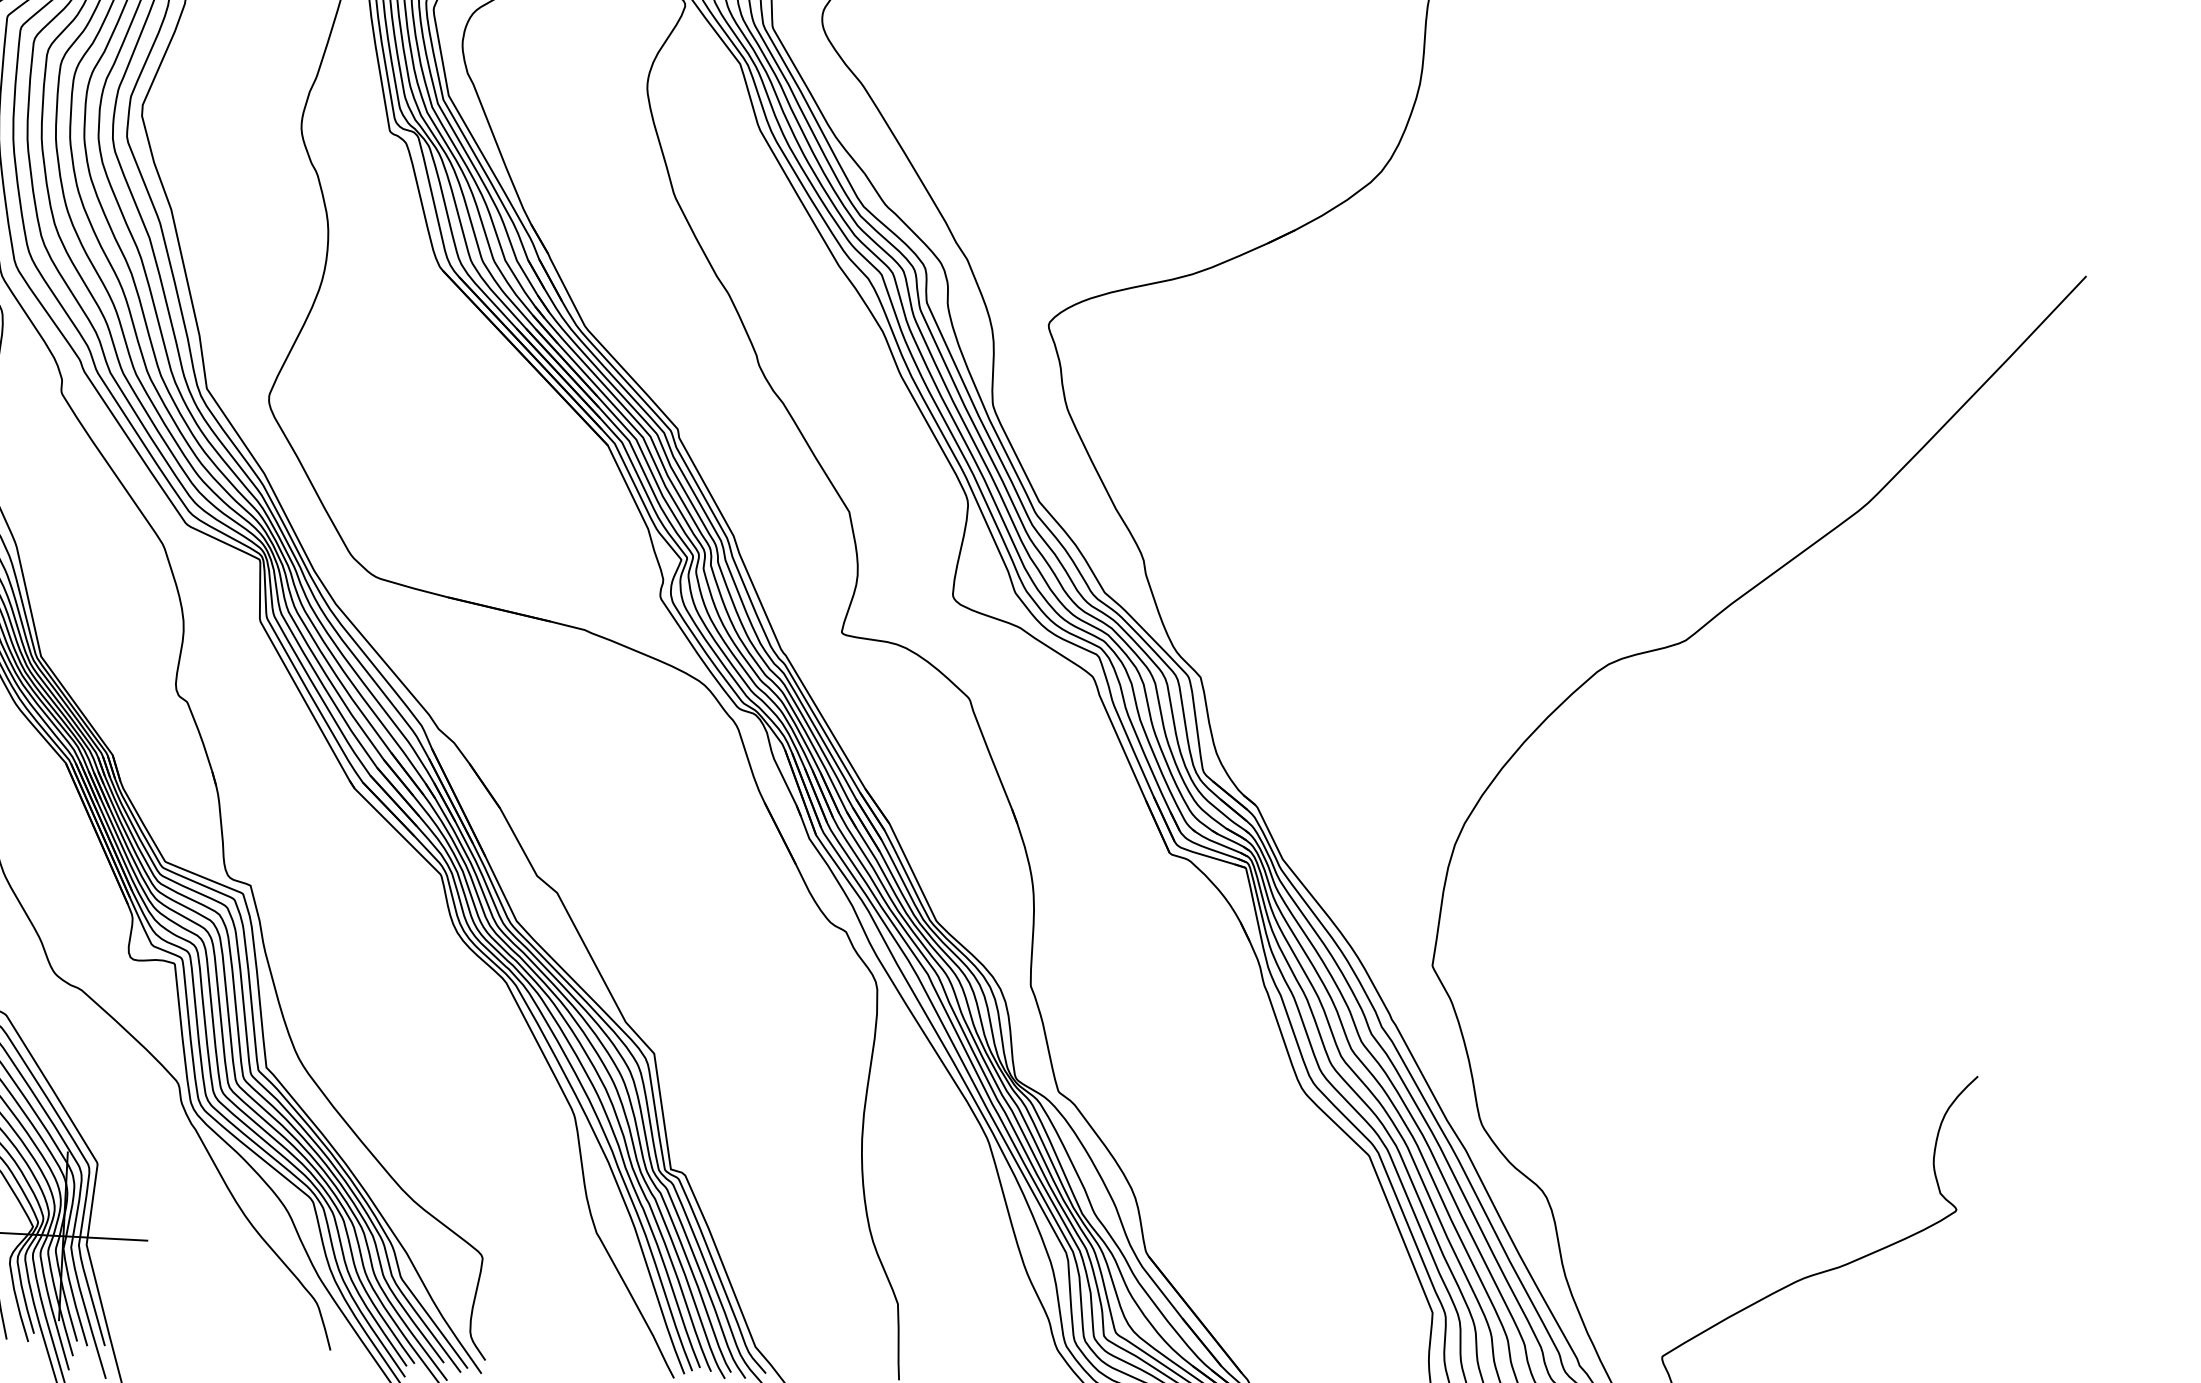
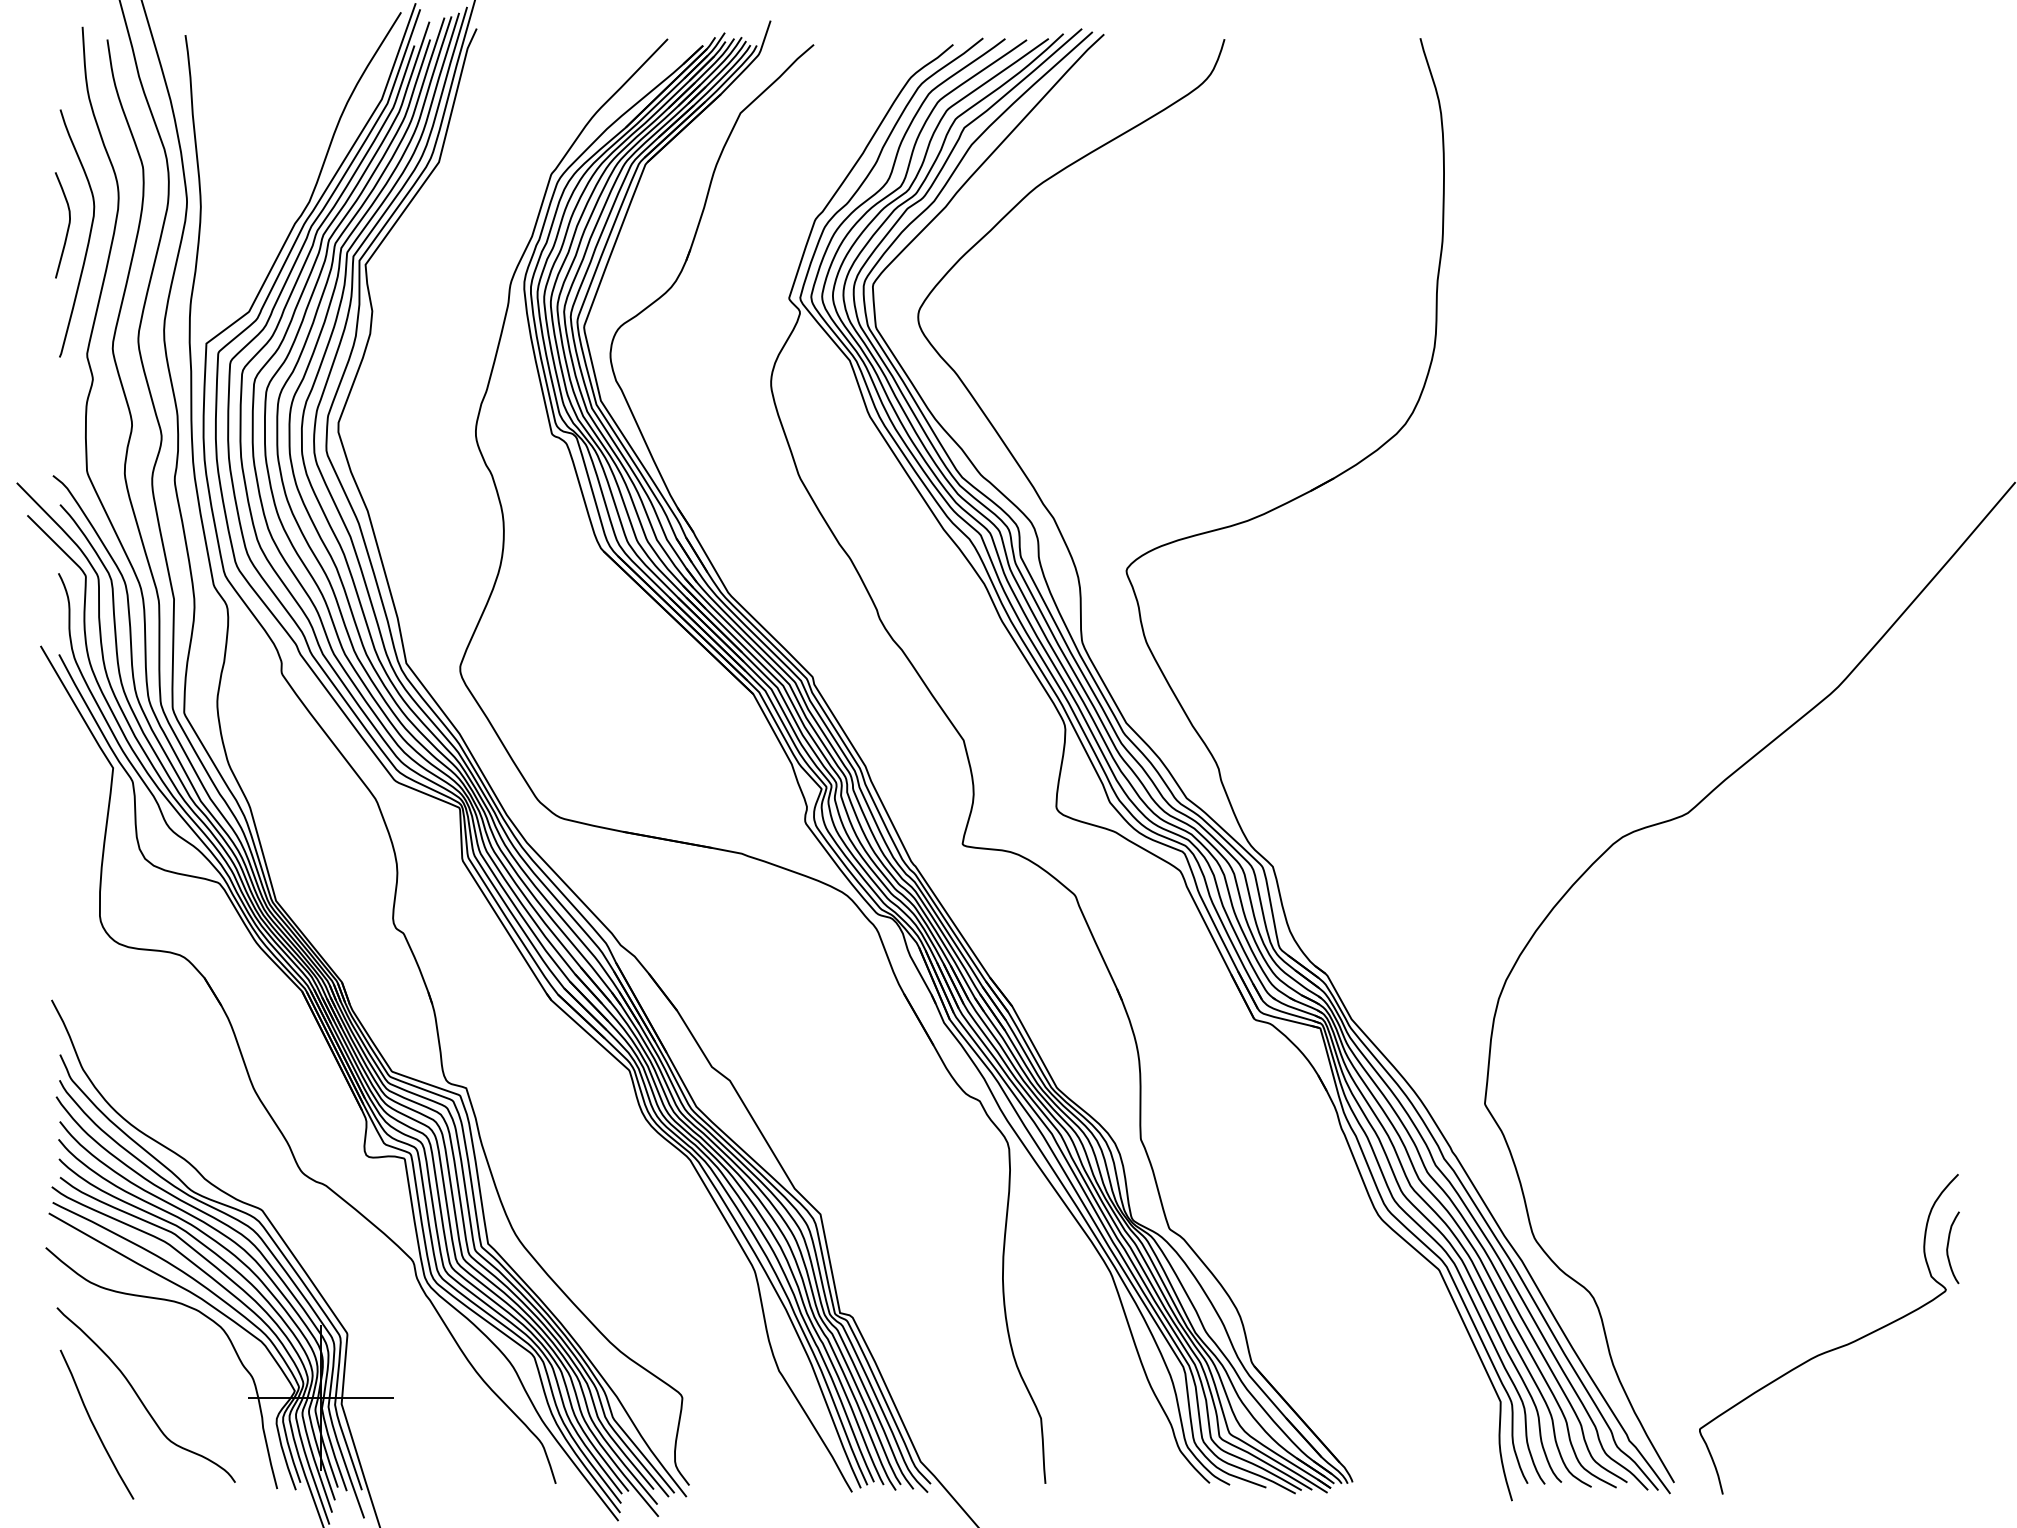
curve: (1962, 1160) -> (1948, 1247), added

